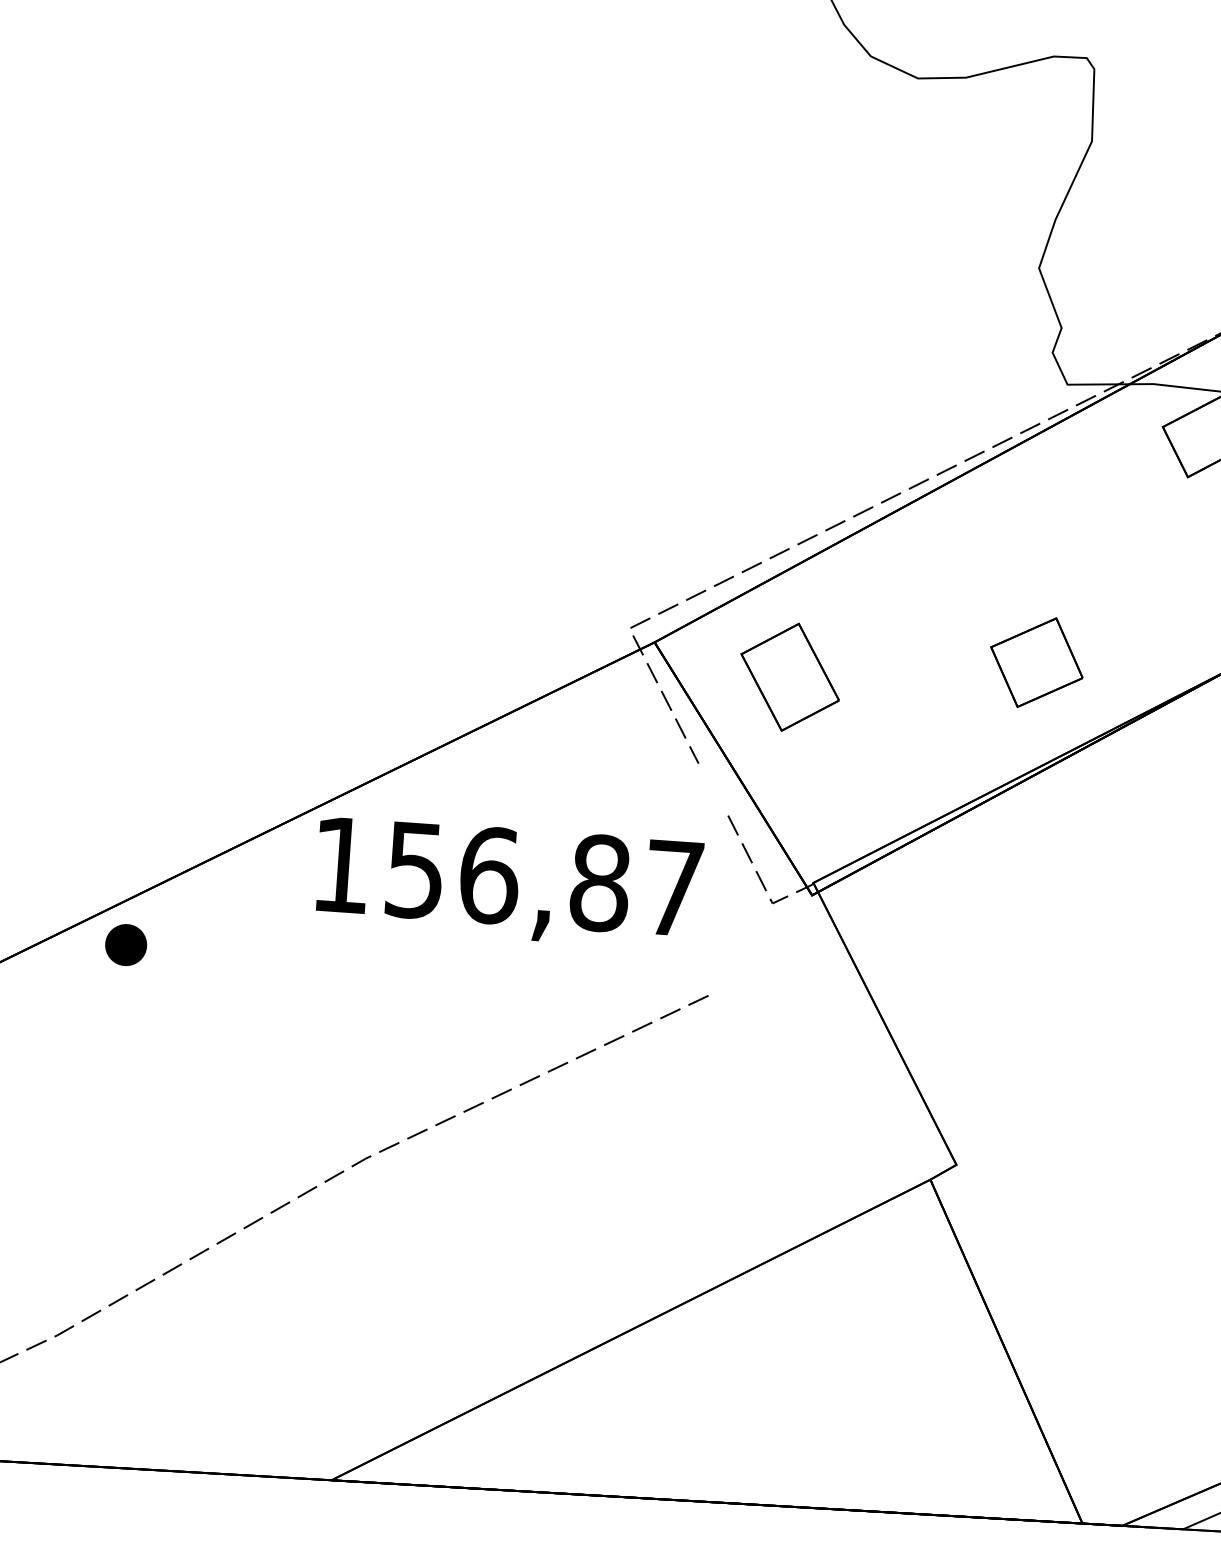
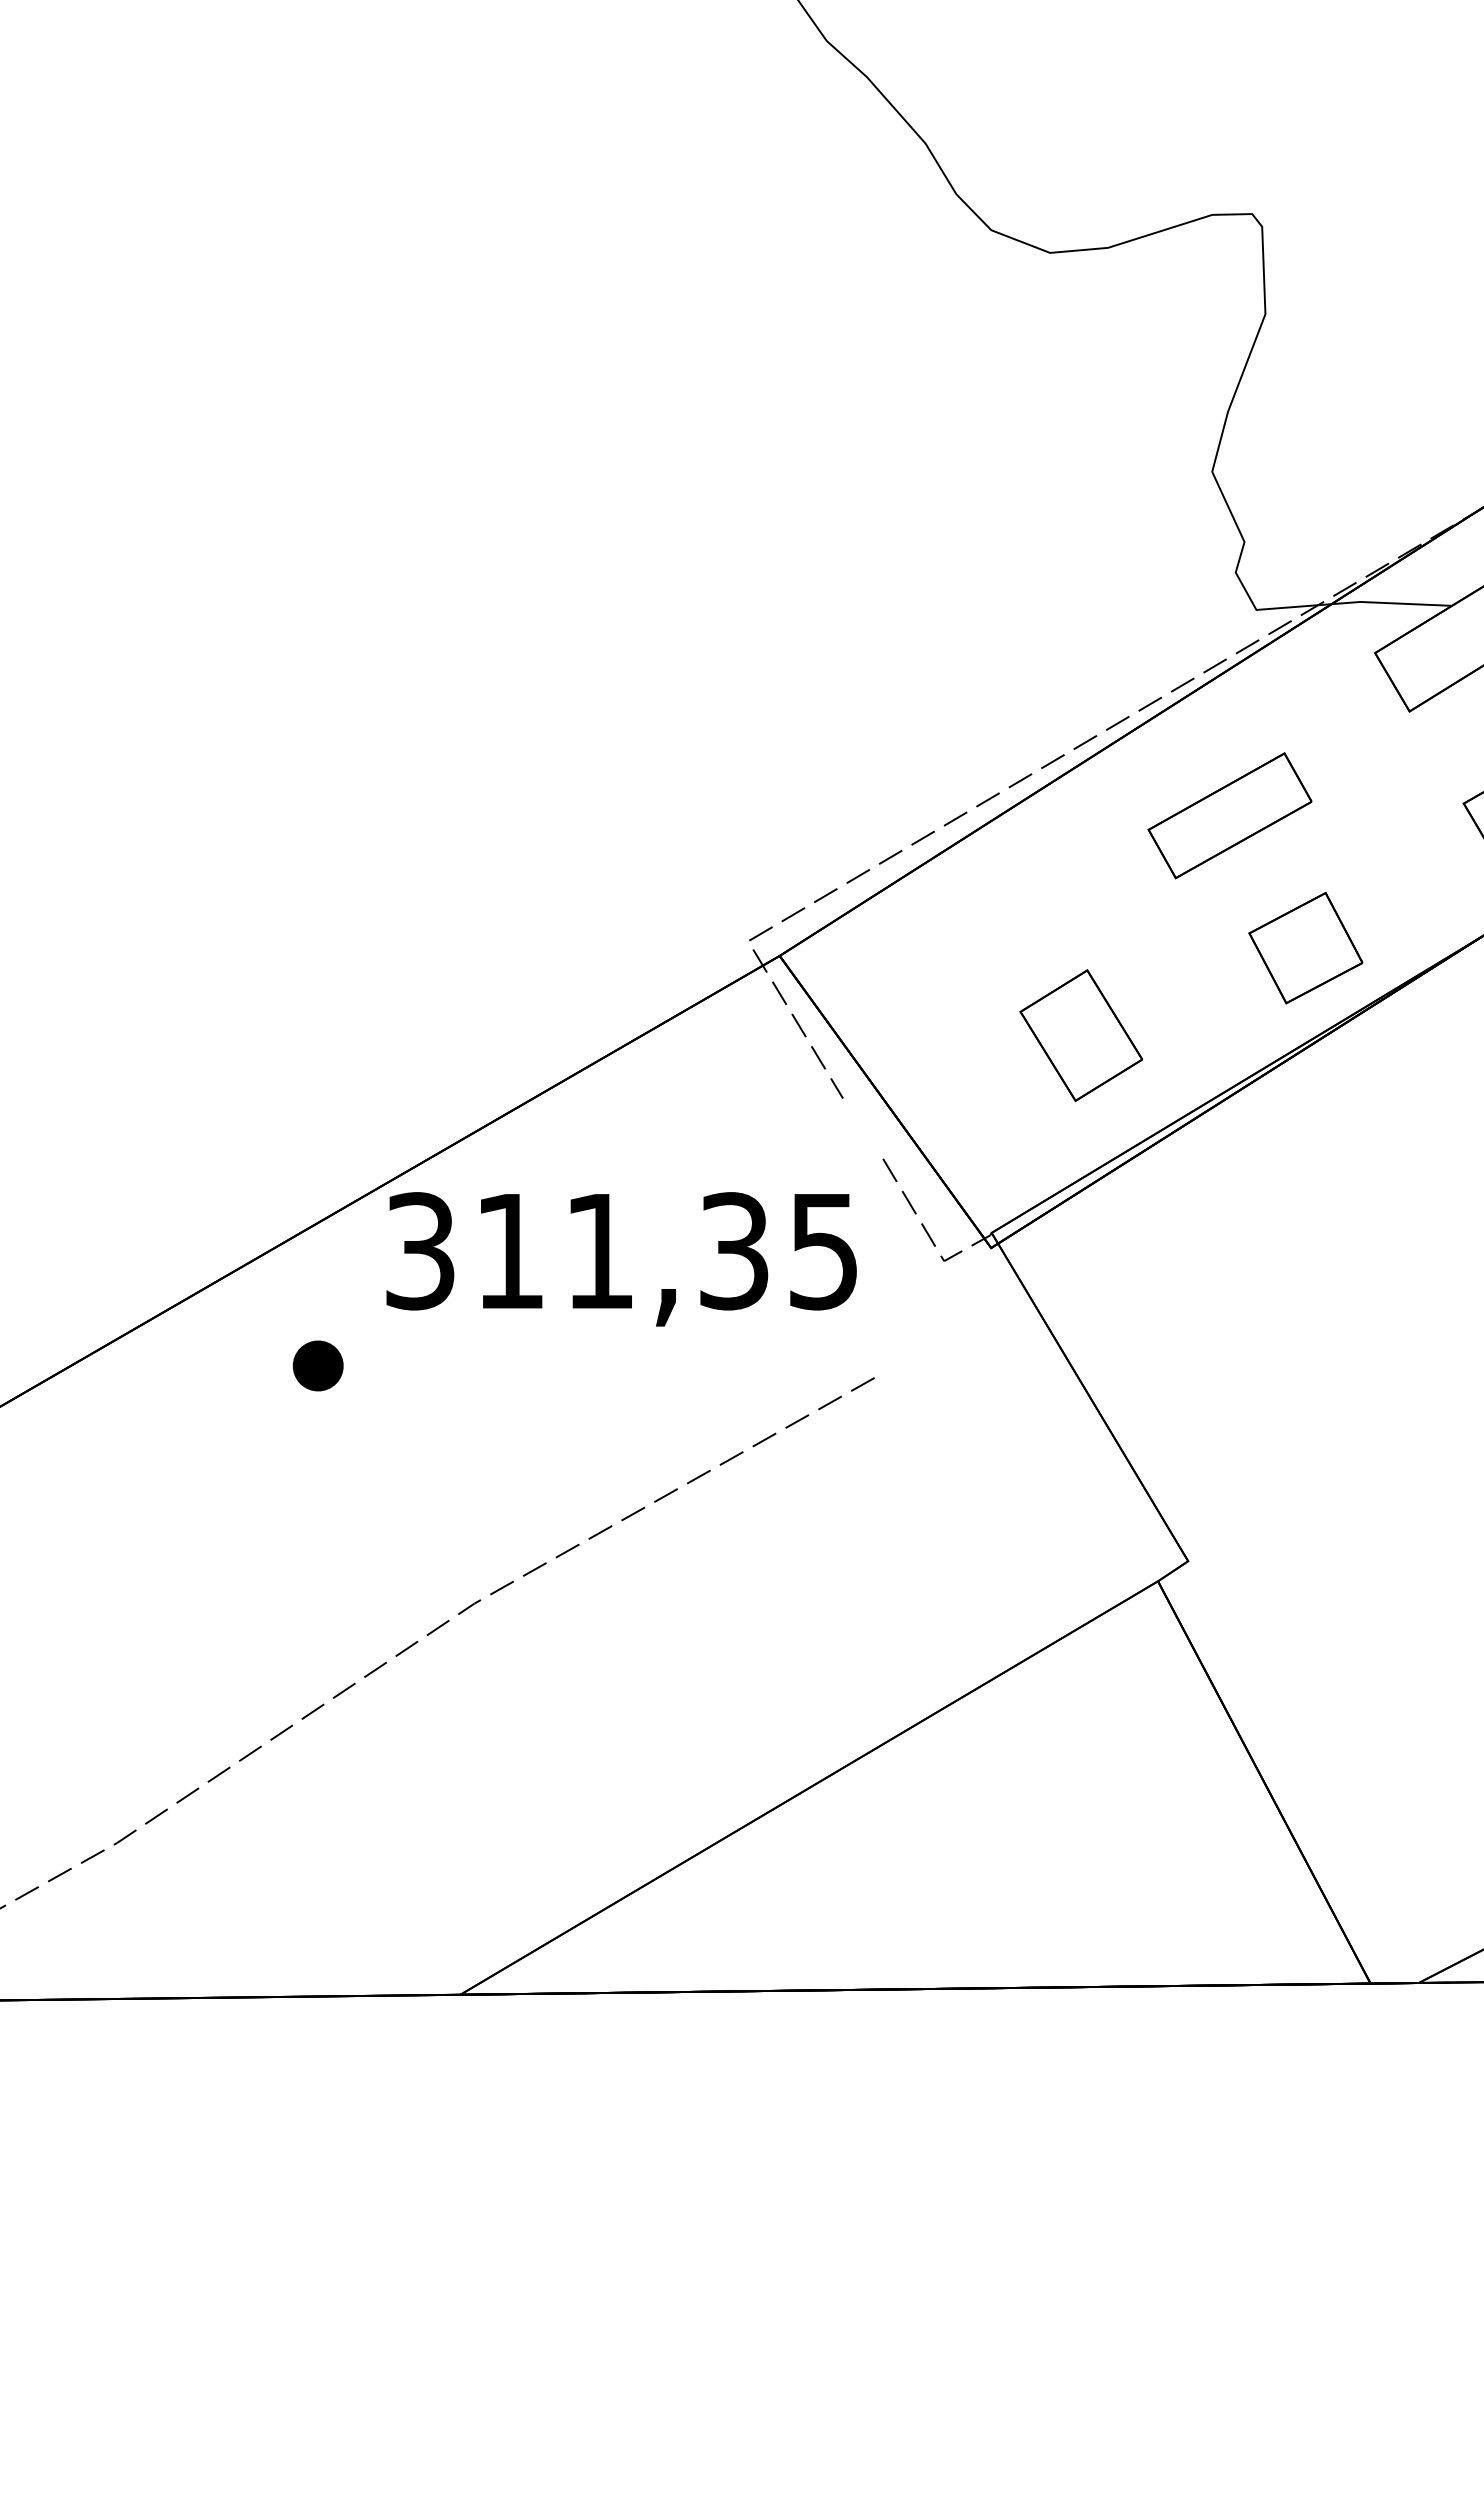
part: (1033, 552) -> (1229, 815), added
part: (1036, 662) -> (1305, 948), moved
part: (789, 677) -> (1080, 1035), moved
text: (507, 876) -> (621, 1251), 156,87 -> 311,35
part: (125, 944) -> (317, 1365), moved

